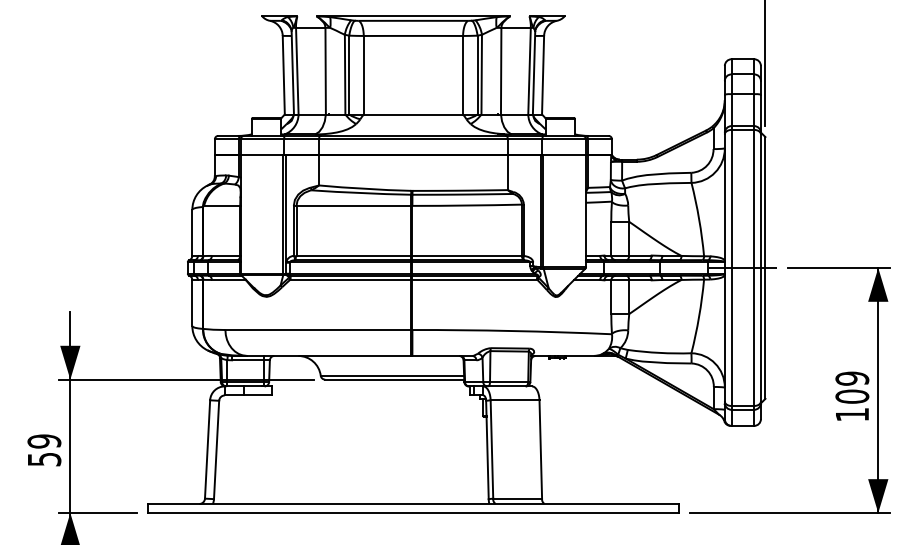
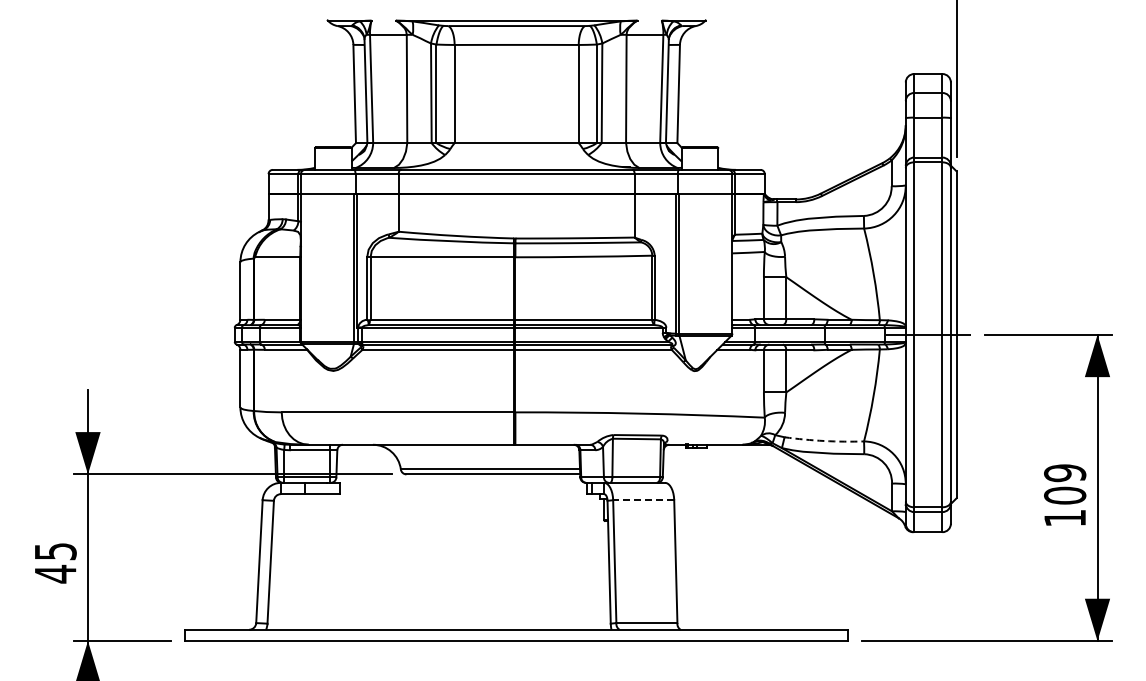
arc: (659, 353) -> (824, 441), solid -> dashed
line: (514, 400) -> (643, 500), solid -> dashed
text: (44, 450) -> (55, 562), 59 -> 45

